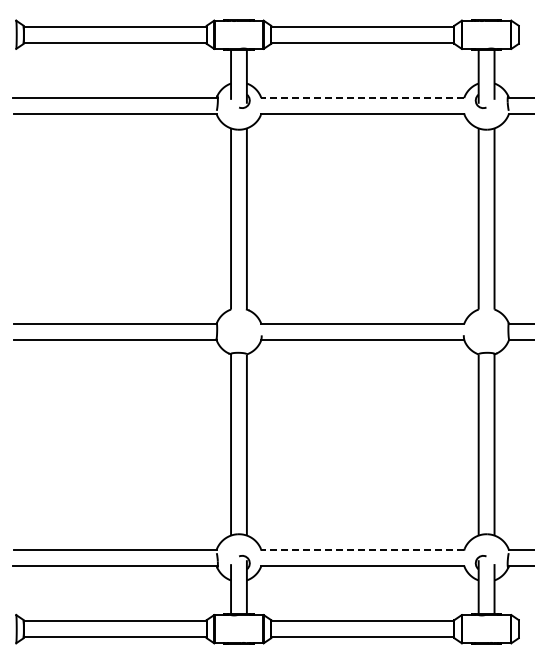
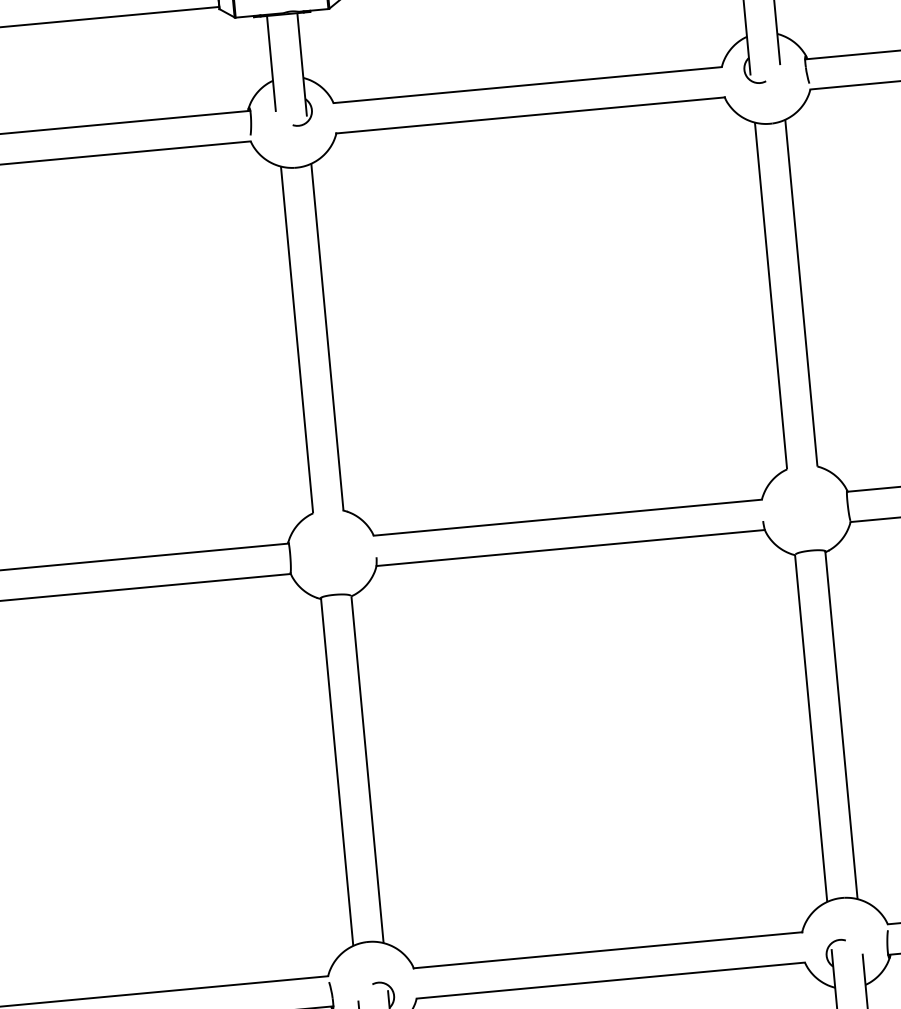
line: (362, 98) -> (527, 85), dashed -> solid
line: (362, 550) -> (607, 951), dashed -> solid

